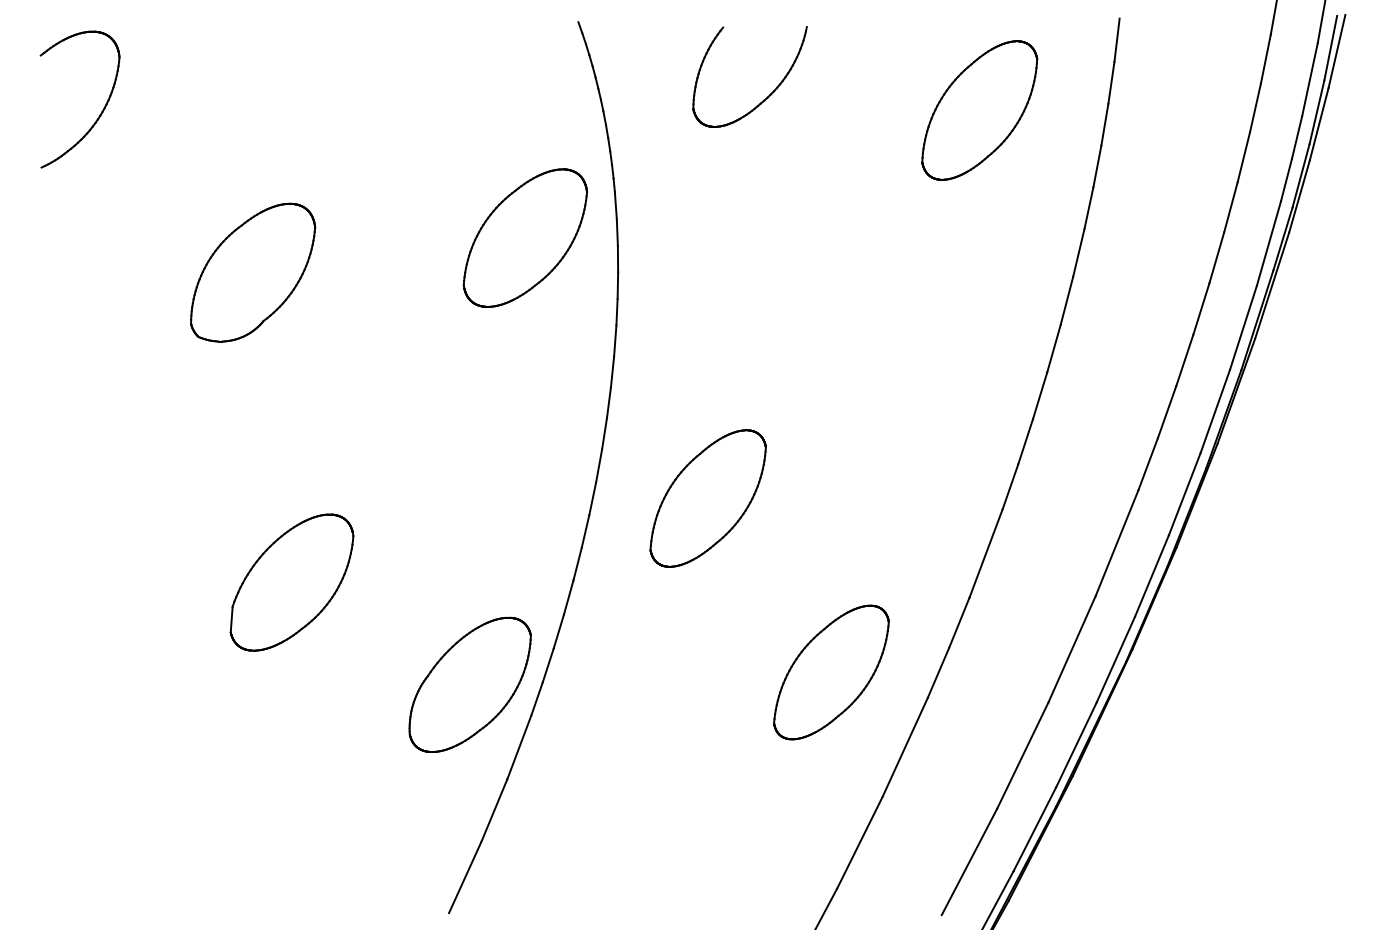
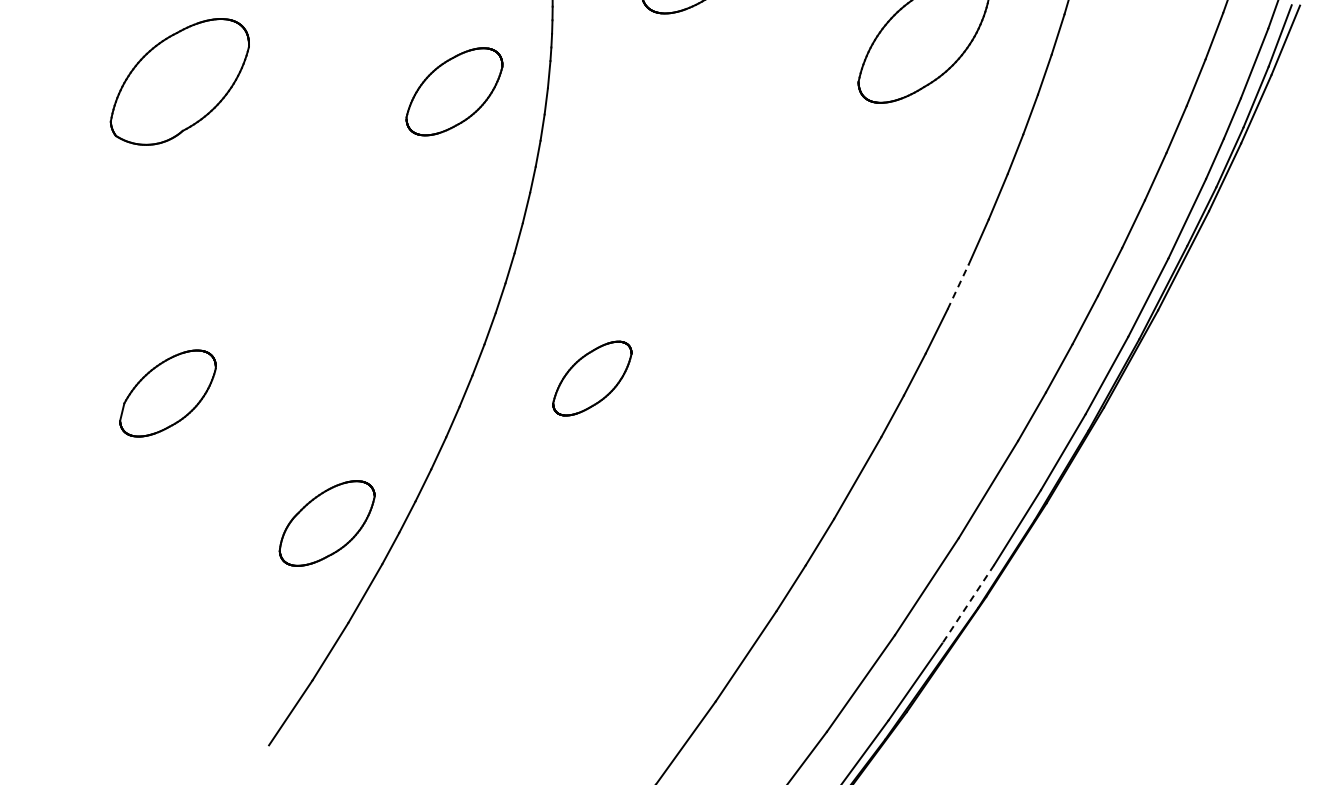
part: (524, 237) -> (453, 91), size x0.7
line: (1054, 348) -> (958, 287), solid -> dashed
part: (707, 498) -> (591, 378), size x0.6
part: (291, 582) -> (167, 393), size x0.7
line: (1115, 660) -> (967, 604), solid -> dashed
part: (831, 672) -> (685, 570), removed
part: (469, 684) -> (326, 523), size x0.7

